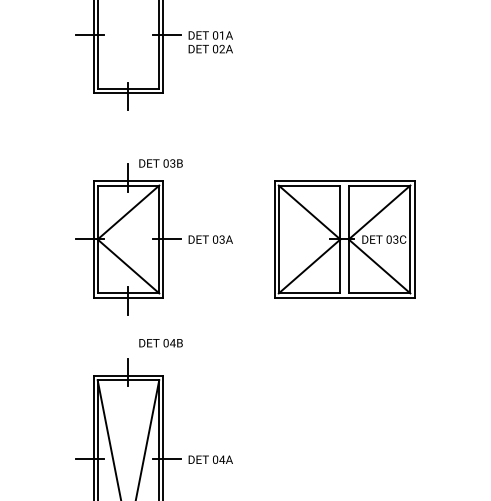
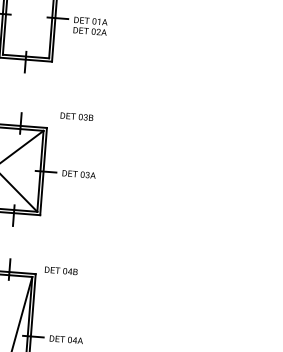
text: (160, 163) -> (76, 116), moved
part: (344, 239) -> (179, 182), removed
text: (160, 343) -> (60, 271), moved

